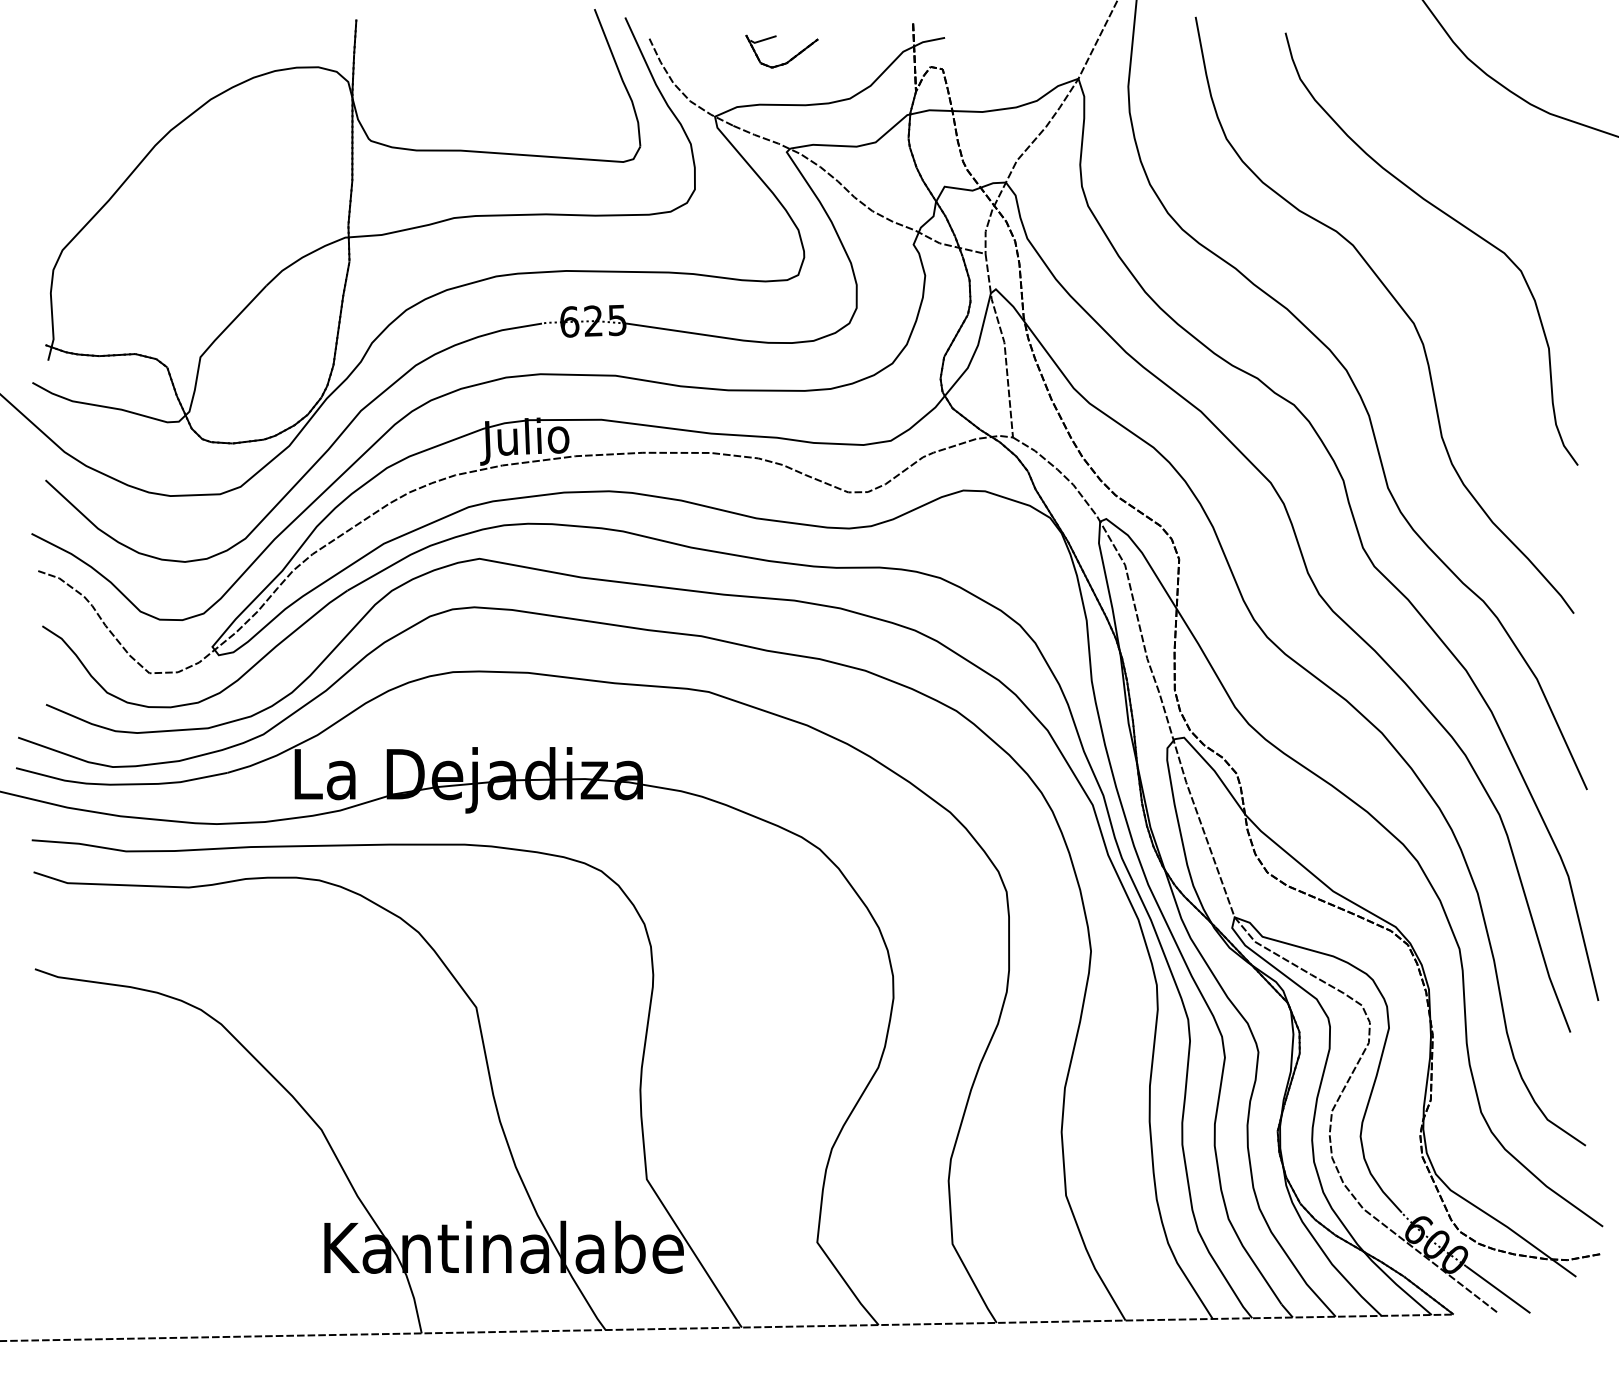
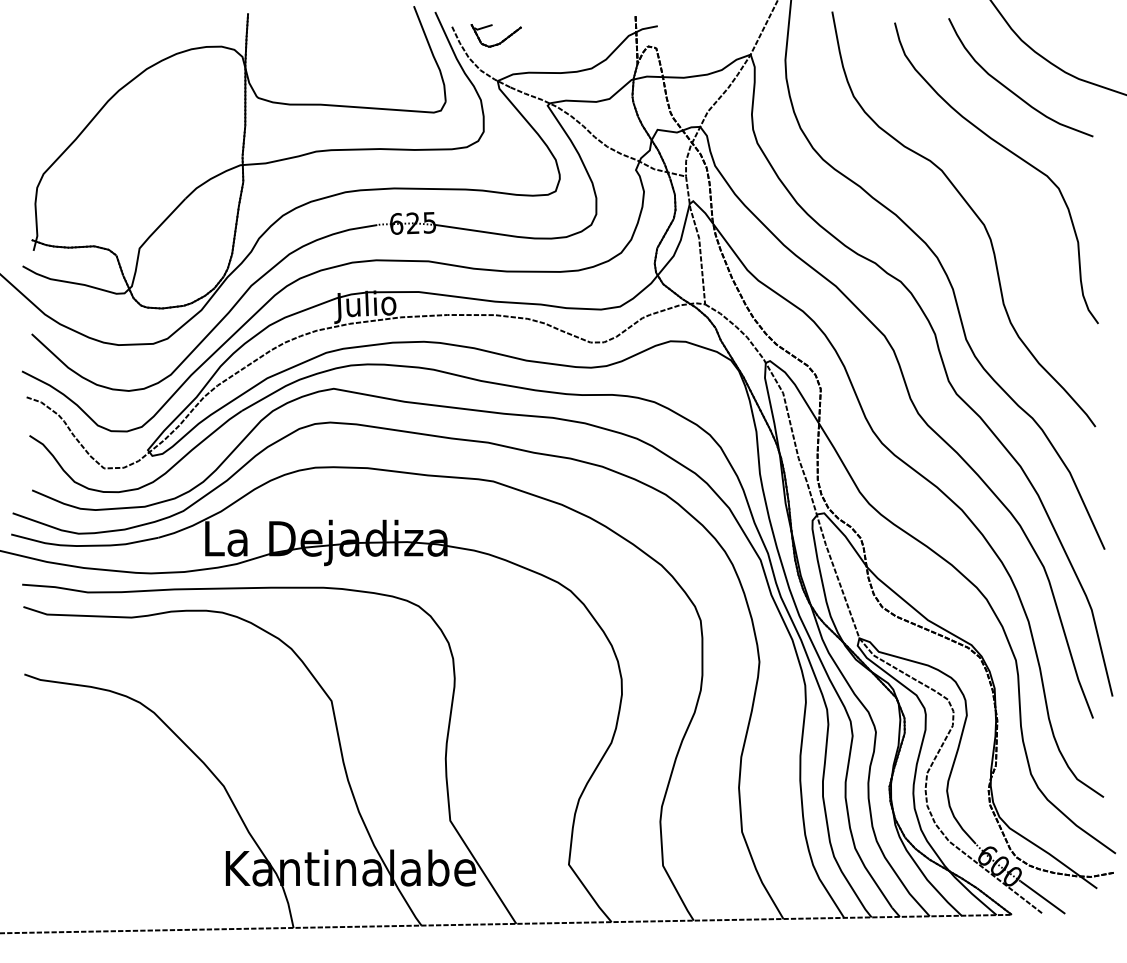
part: (786, 61) -> (499, 42), moved
curve: (1450, 127) -> (1009, 88), added

